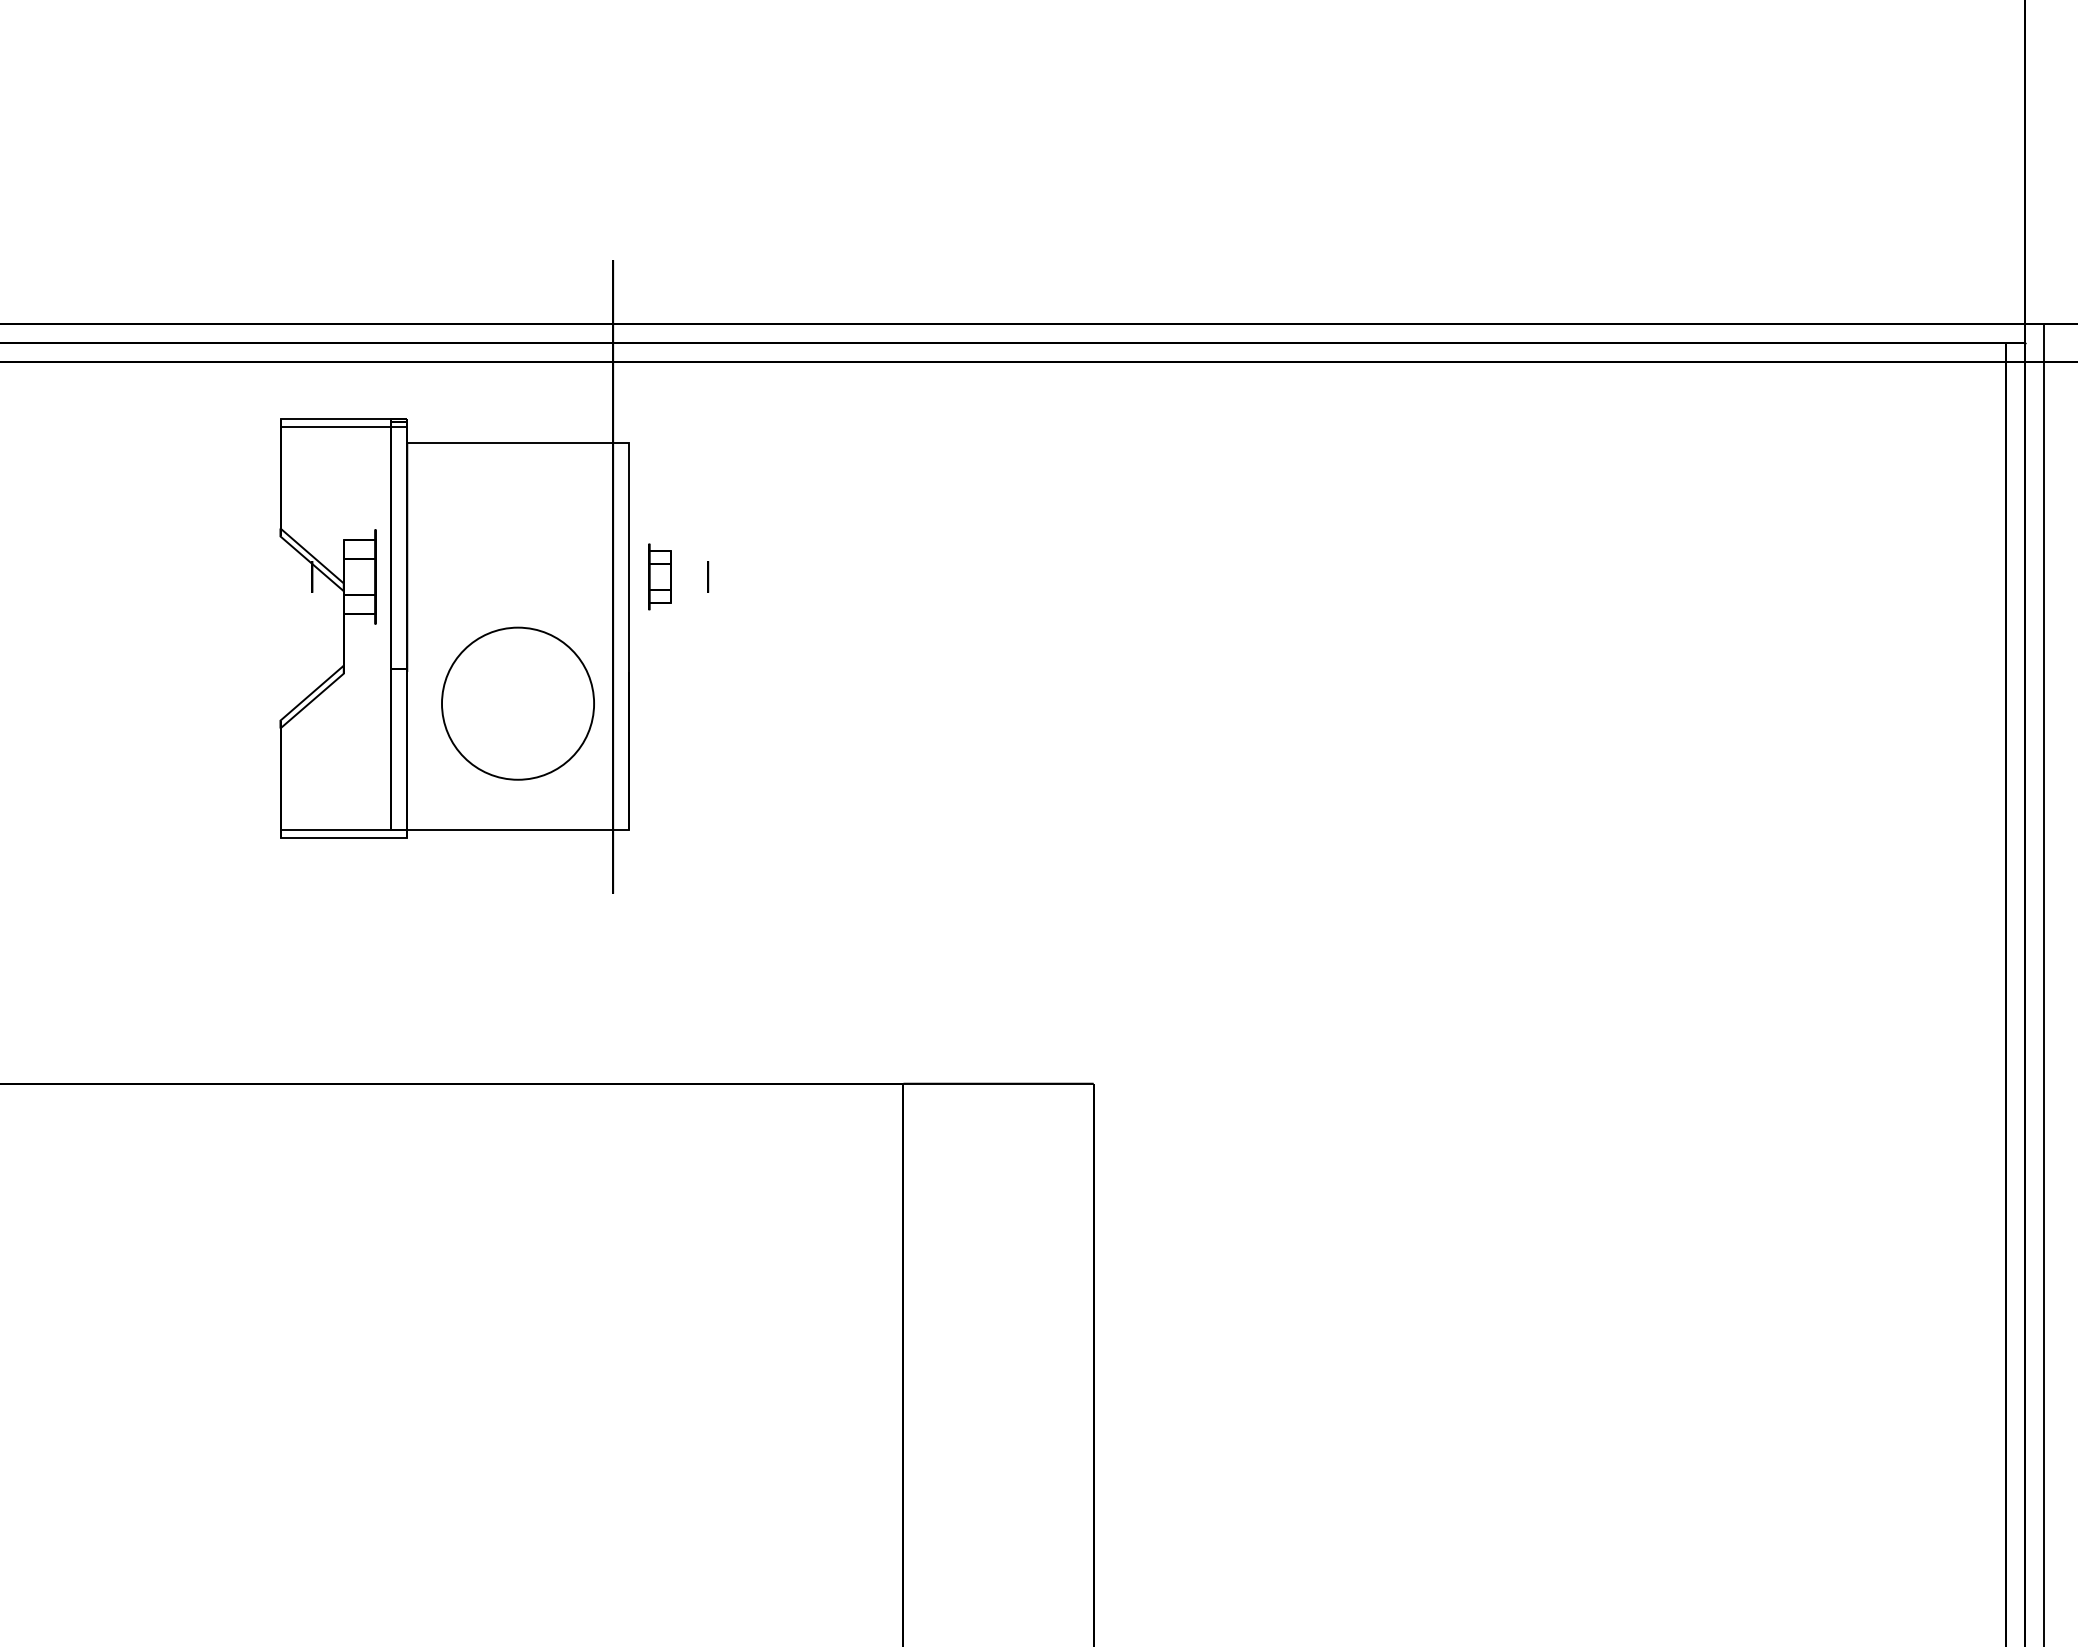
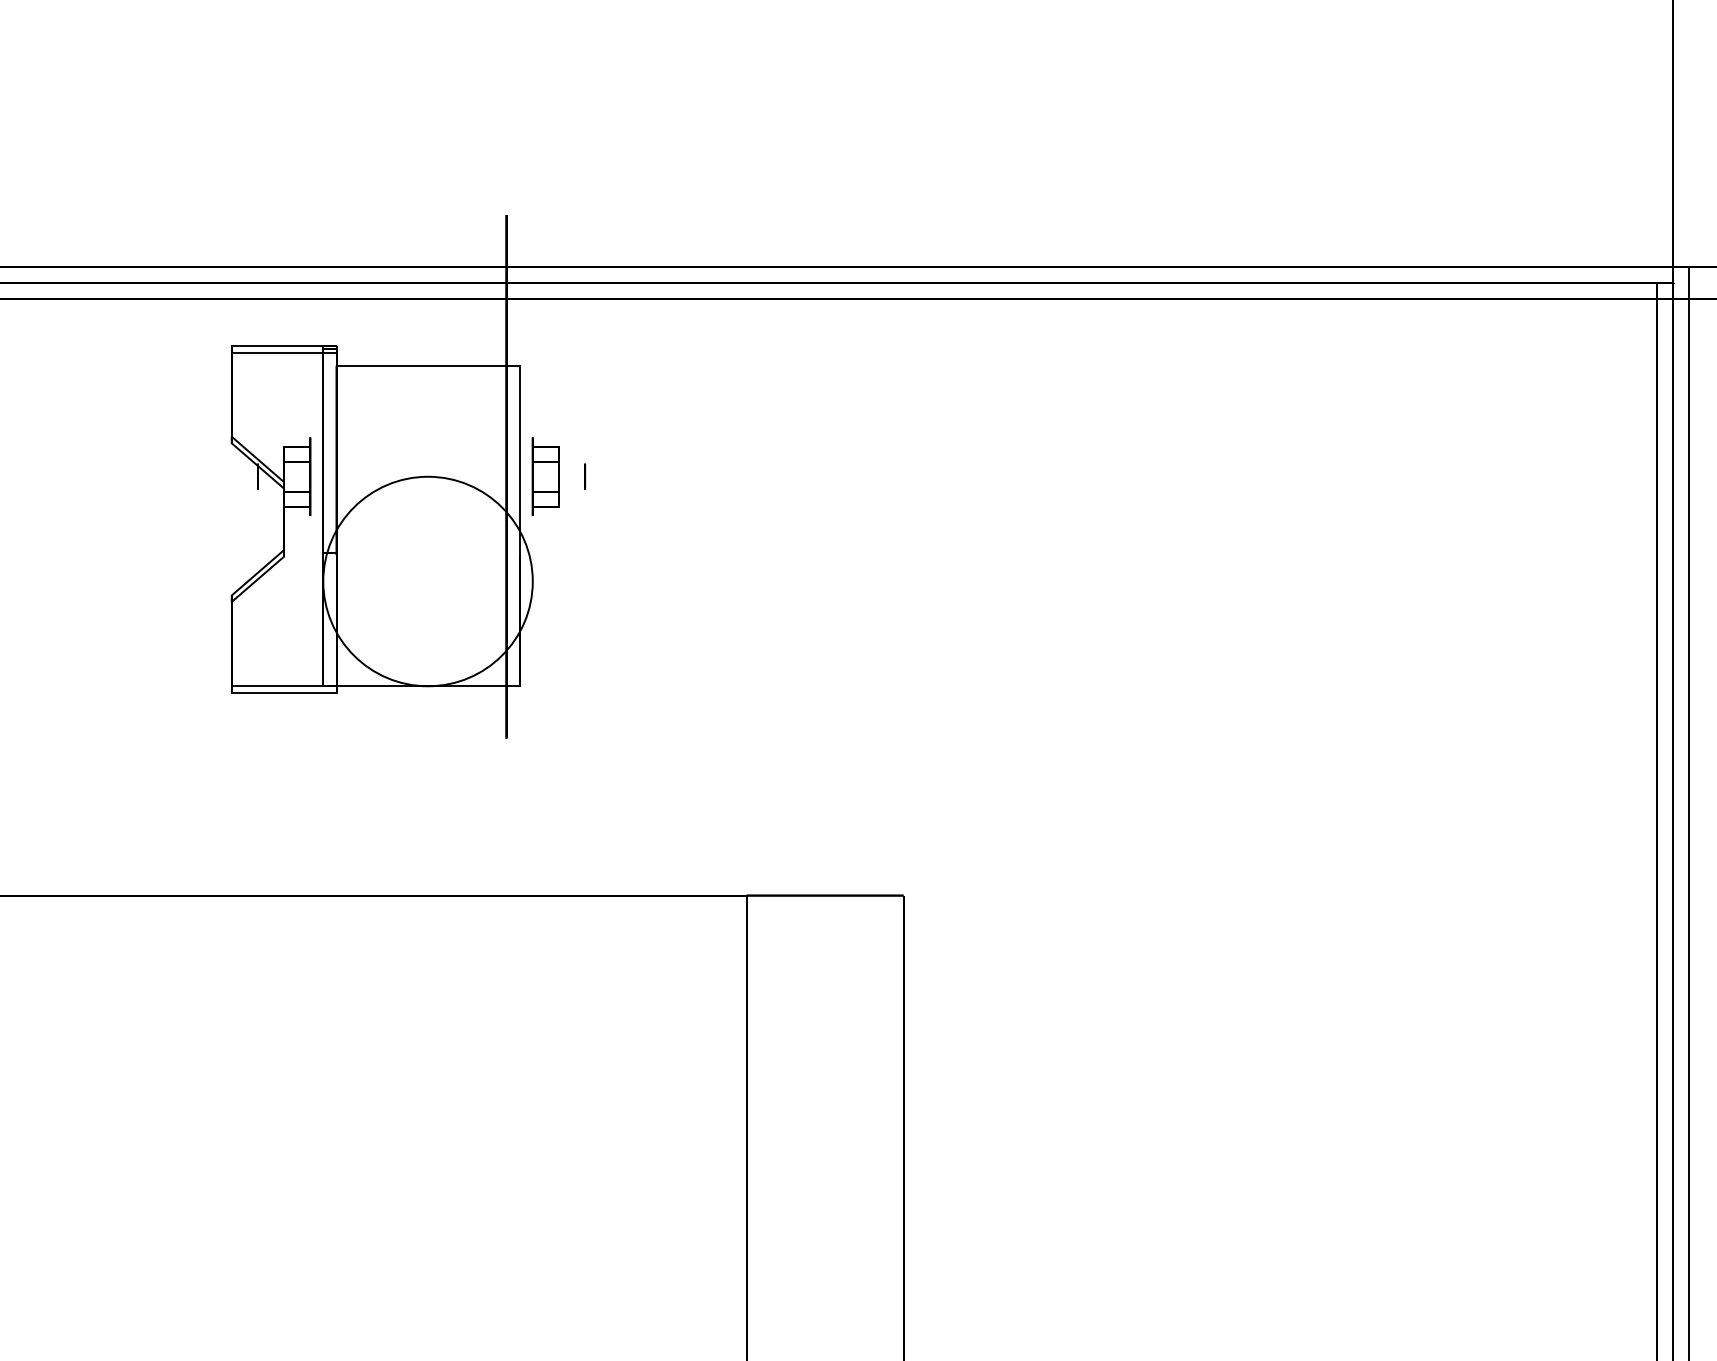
part: (659, 576) -> (544, 476), size x1.43
circle: (517, 703) -> (427, 581), size x1.67

